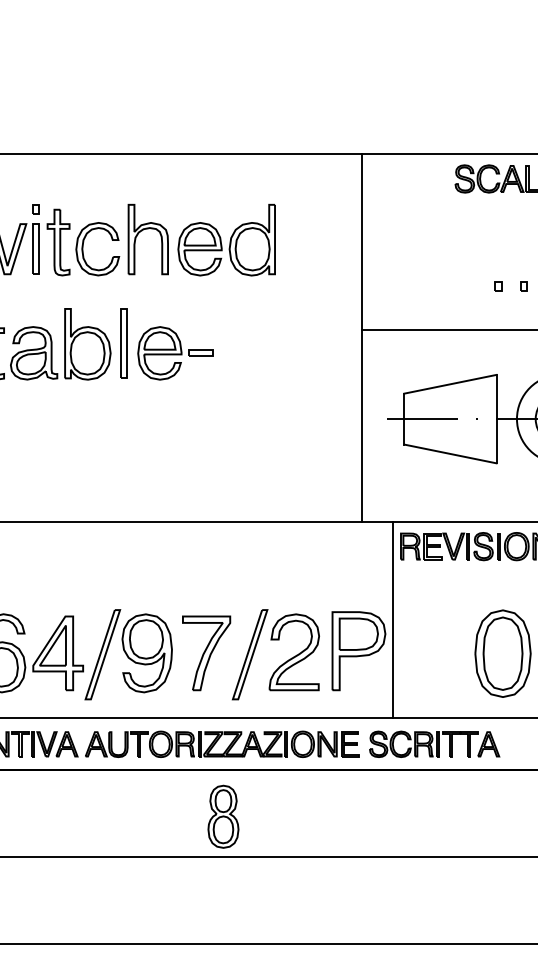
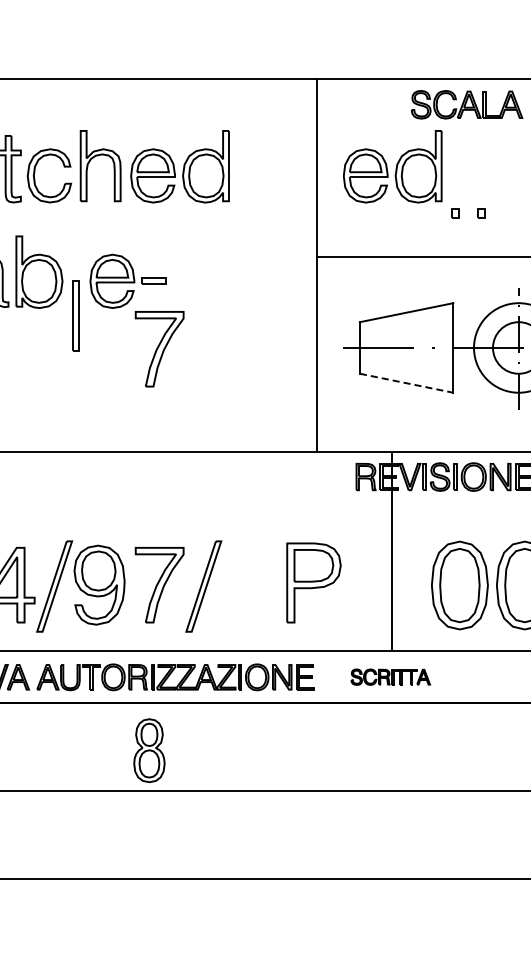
part: (436, 239) -> (392, 166), added
part: (123, 343) -> (75, 315), moved
part: (206, 420) -> (159, 349), added
line: (450, 454) -> (406, 383), solid -> dashed
line: (392, 619) -> (391, 550), moved
part: (293, 652) -> (247, 584), removed
part: (434, 743) -> (390, 676), size x0.6
part: (223, 816) -> (149, 750), moved

